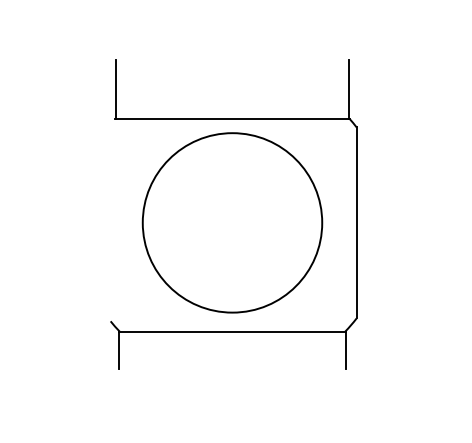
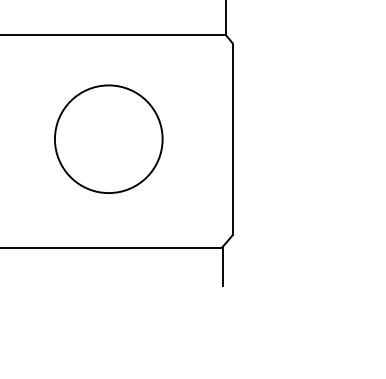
circle: (232, 222) -> (108, 138), size x0.6

